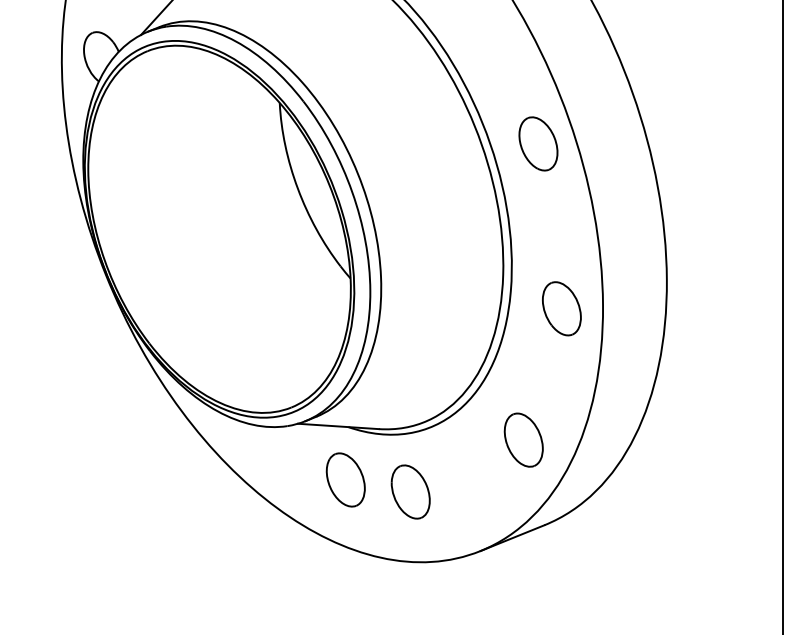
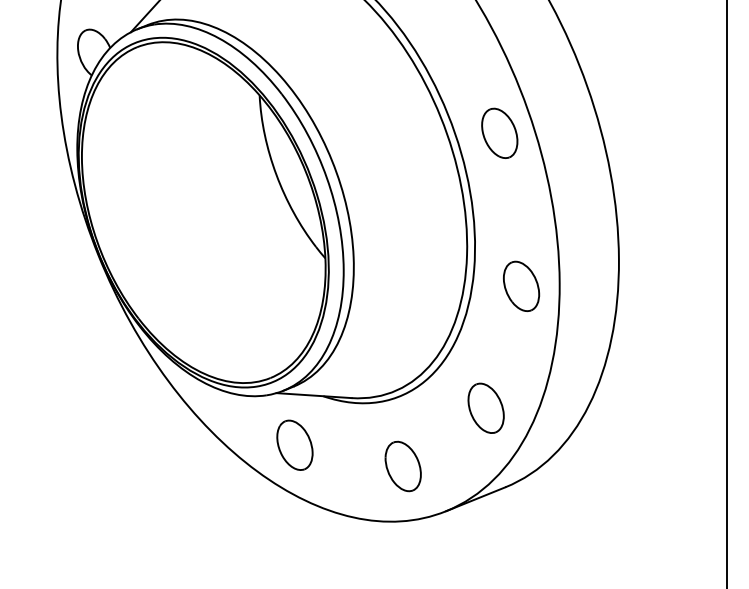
part: (345, 479) -> (294, 444), moved
part: (409, 492) -> (402, 466), moved

